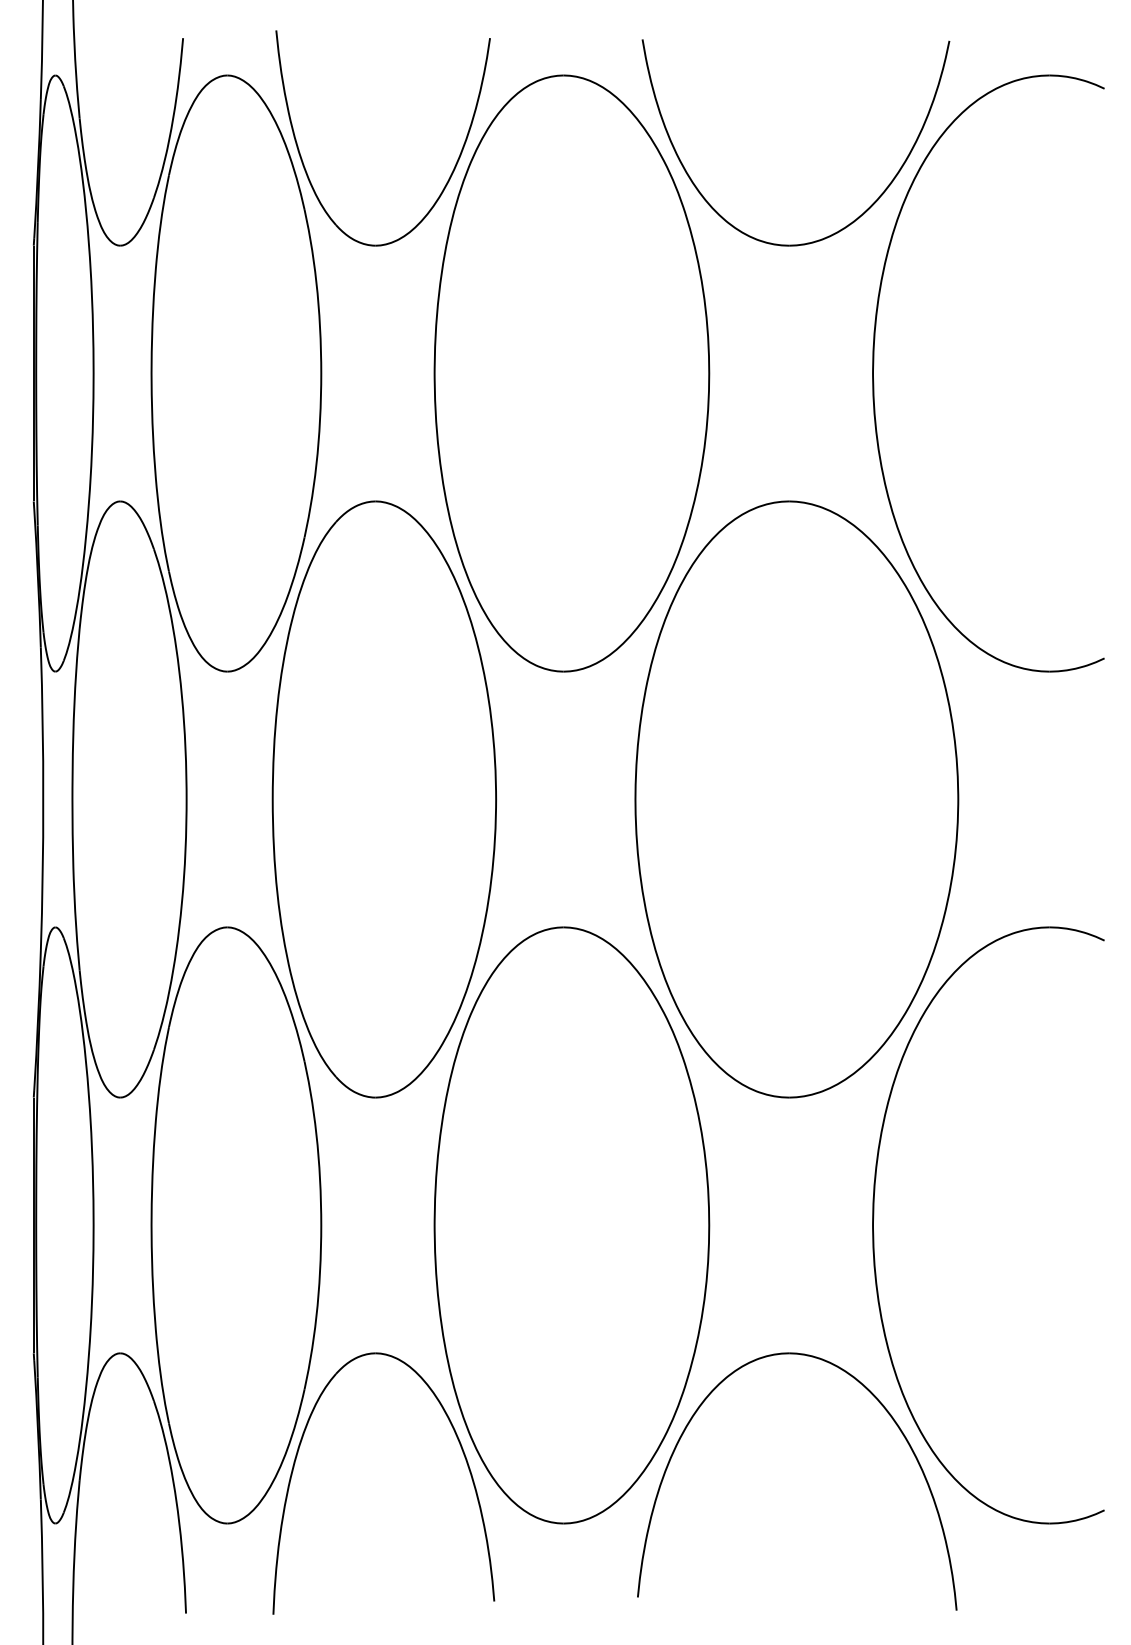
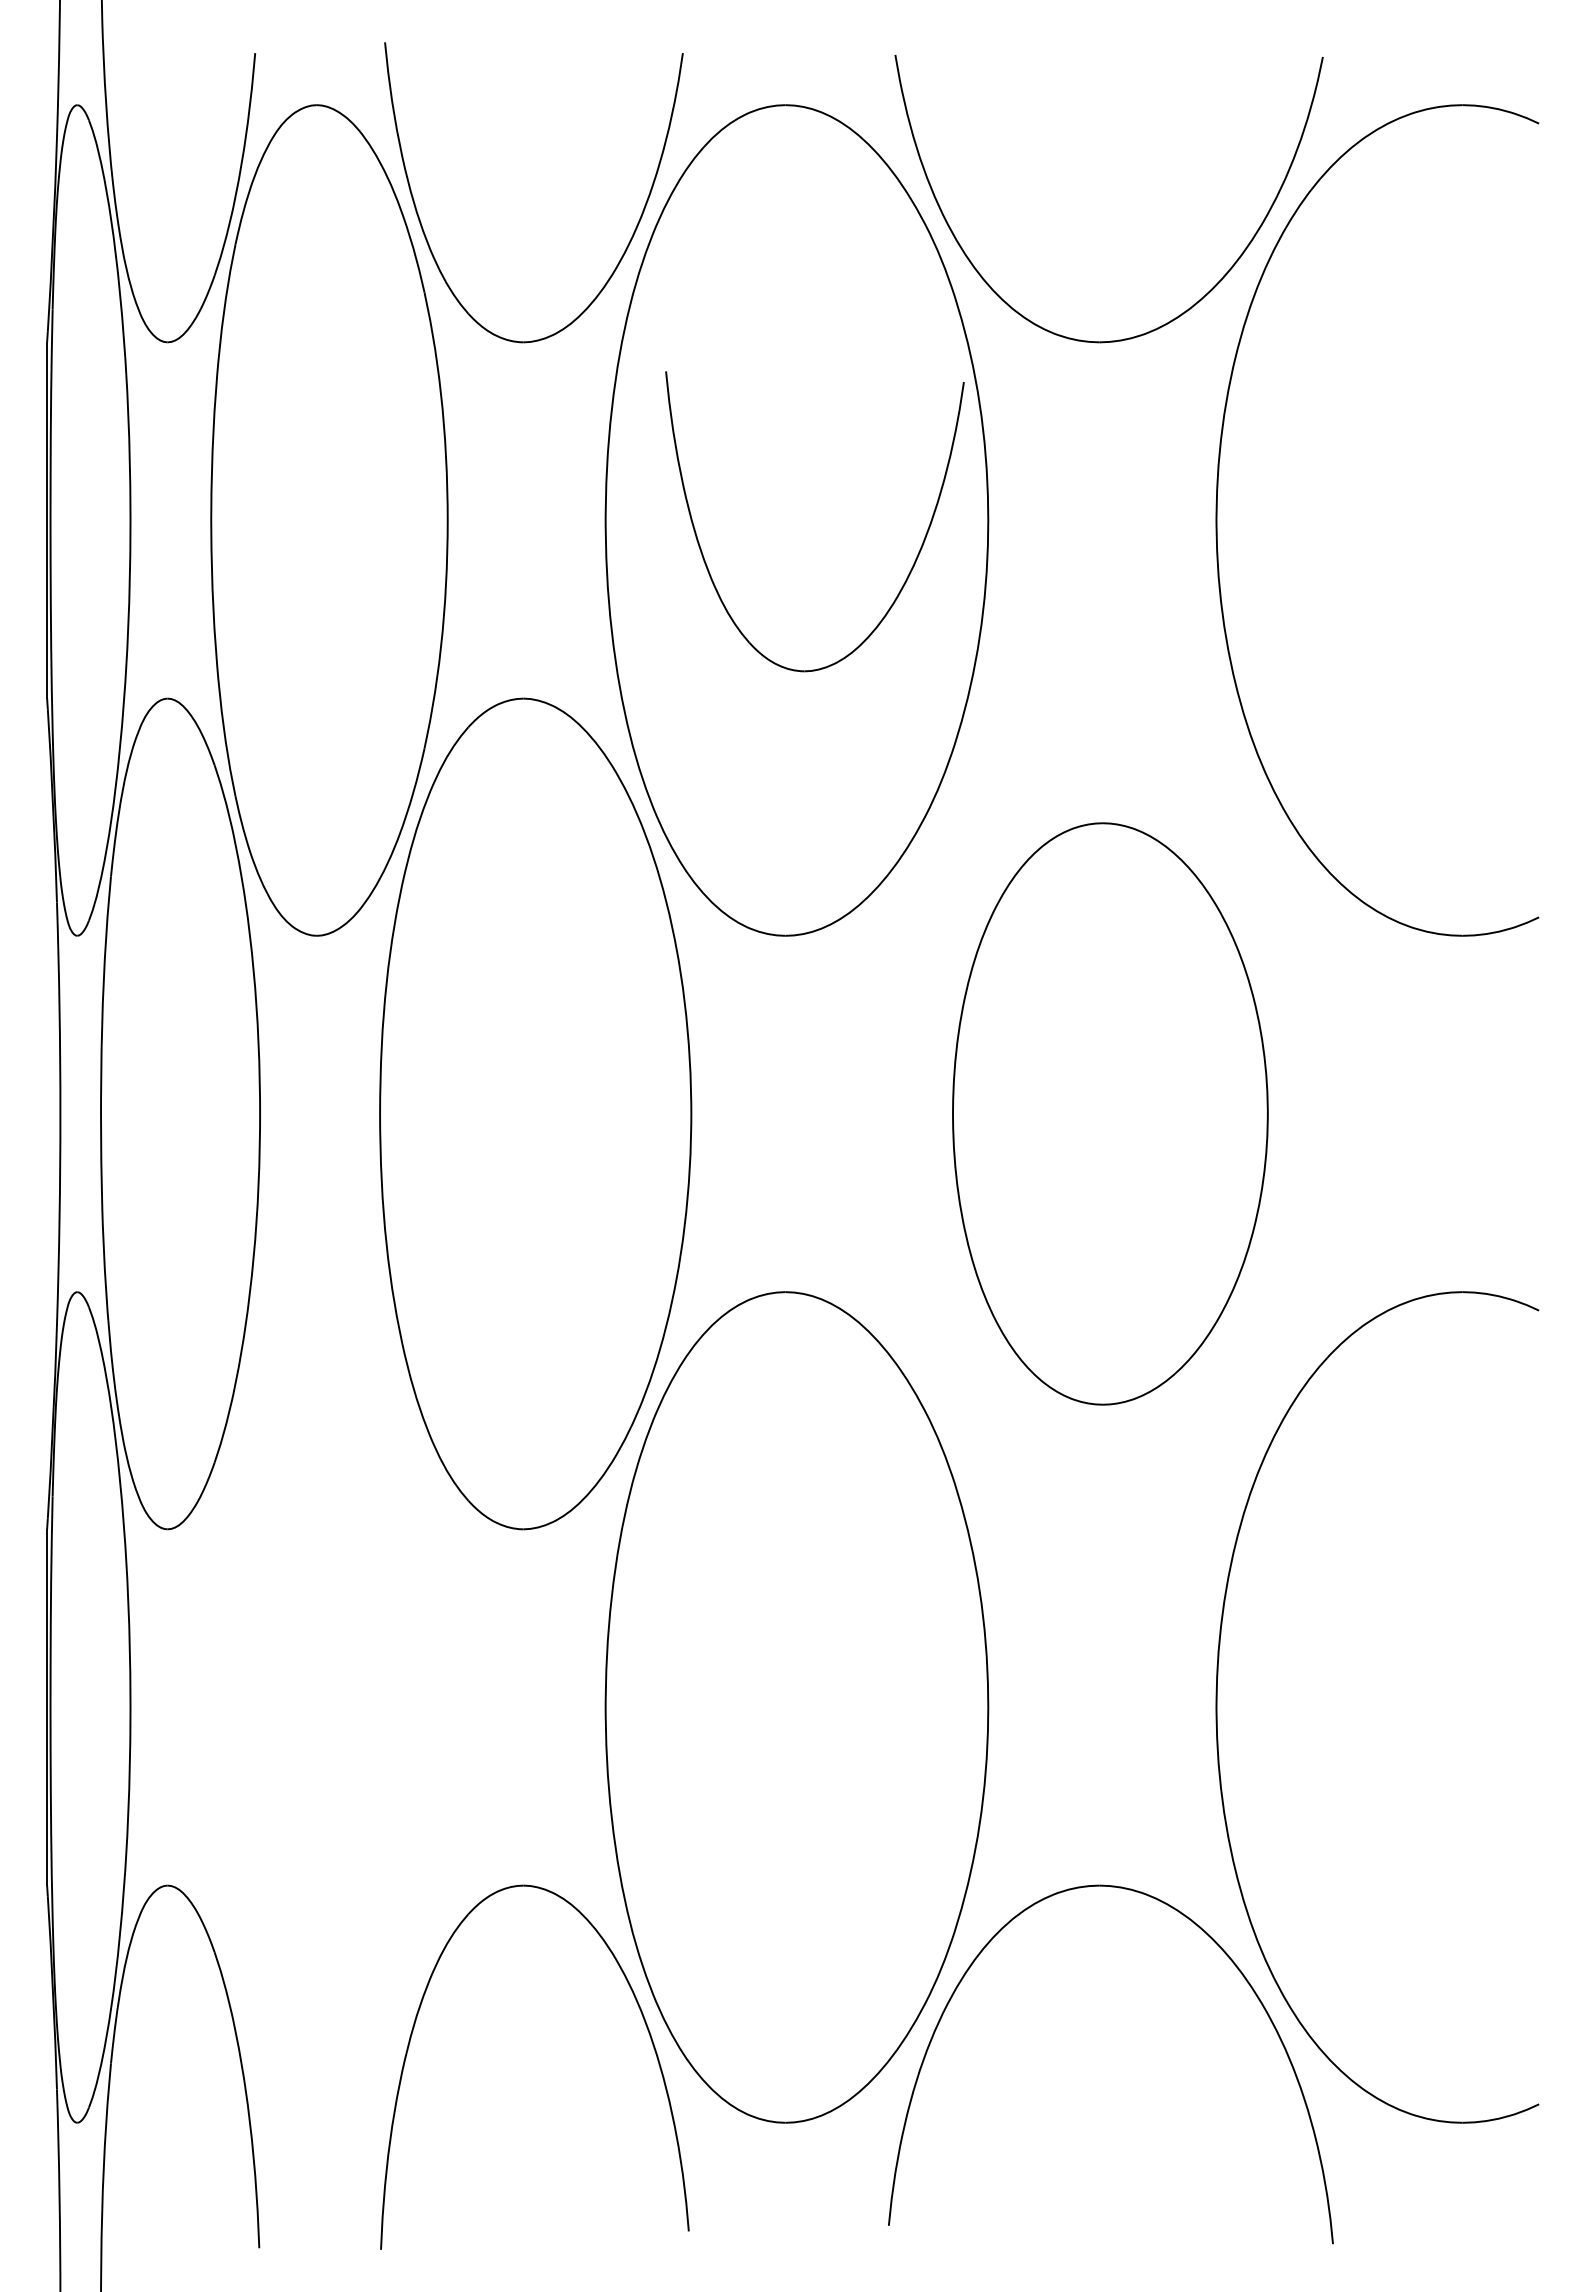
part: (653, 408) -> (910, 569), added
part: (796, 799) -> (1110, 1113), size x0.7
part: (236, 1225) -> (329, 1707), removed

